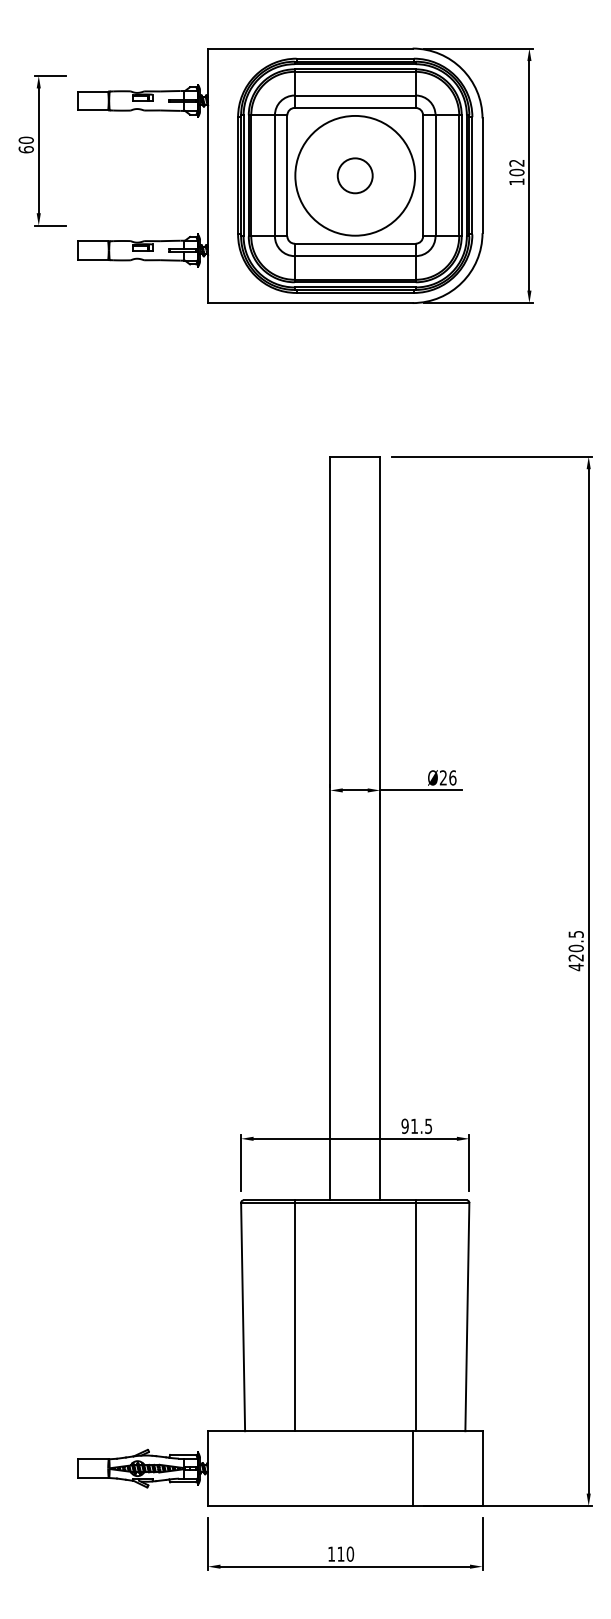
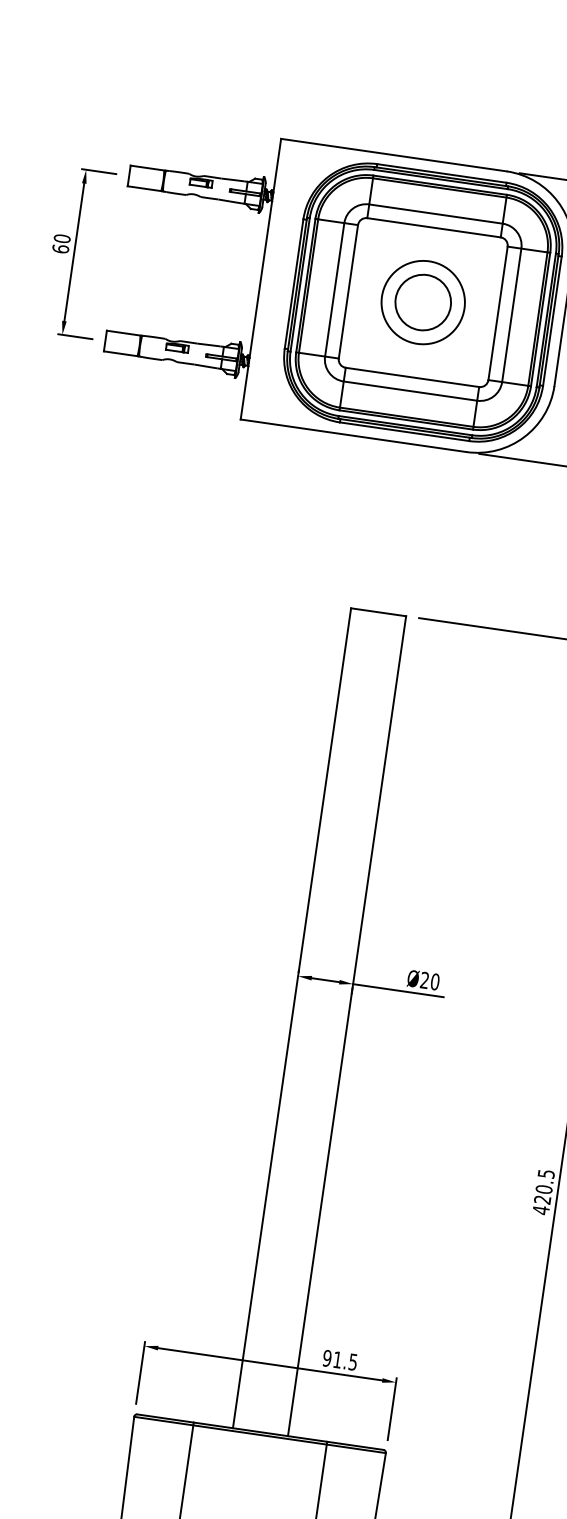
part: (42, 150) -> (78, 252), moved
circle: (354, 175) -> (422, 302), size x0.62
circle: (355, 175) -> (423, 302), size x1.43
text: (452, 777) -> (434, 981), Ø26 -> Ø20

